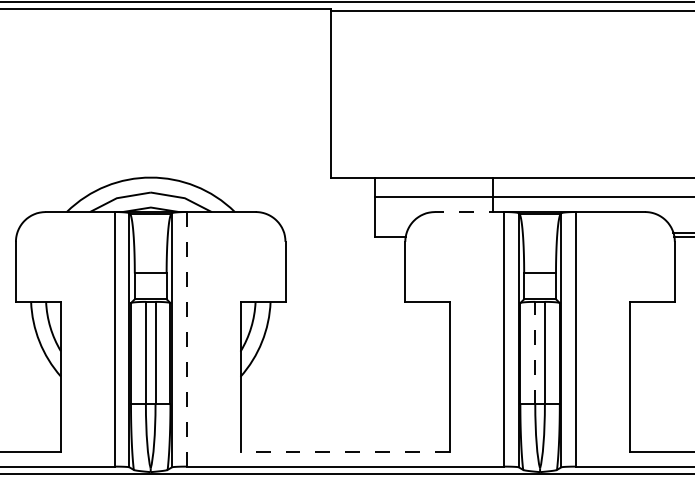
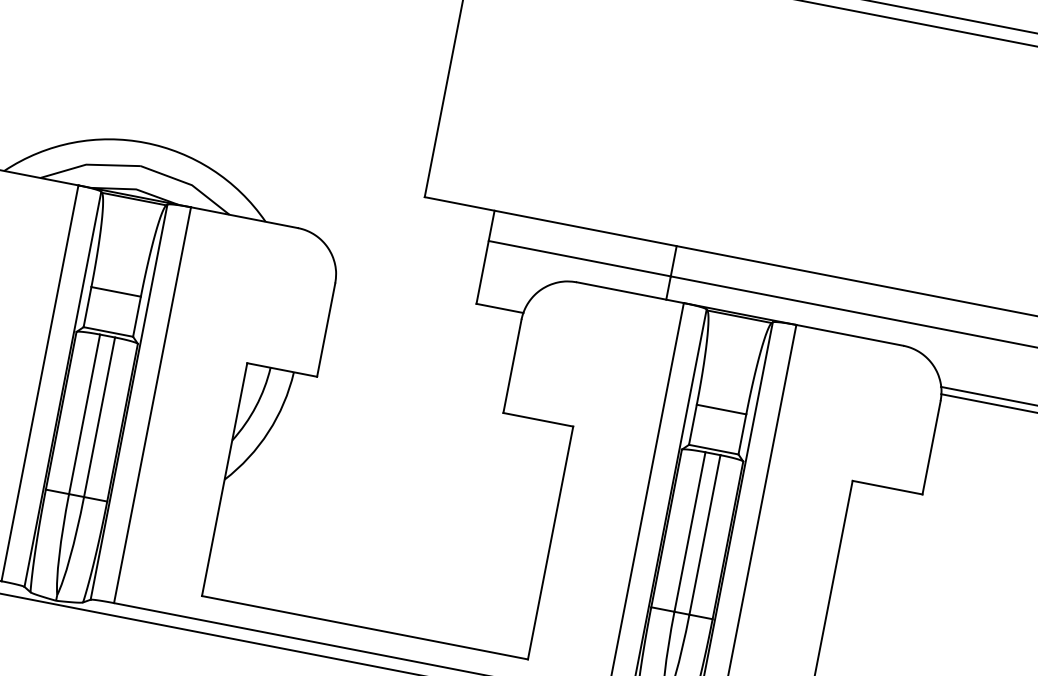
line: (469, 212) -> (630, 293), dashed -> solid
line: (186, 339) -> (151, 405), dashed -> solid
line: (535, 352) -> (690, 531), dashed -> solid
line: (345, 451) -> (365, 627), dashed -> solid

